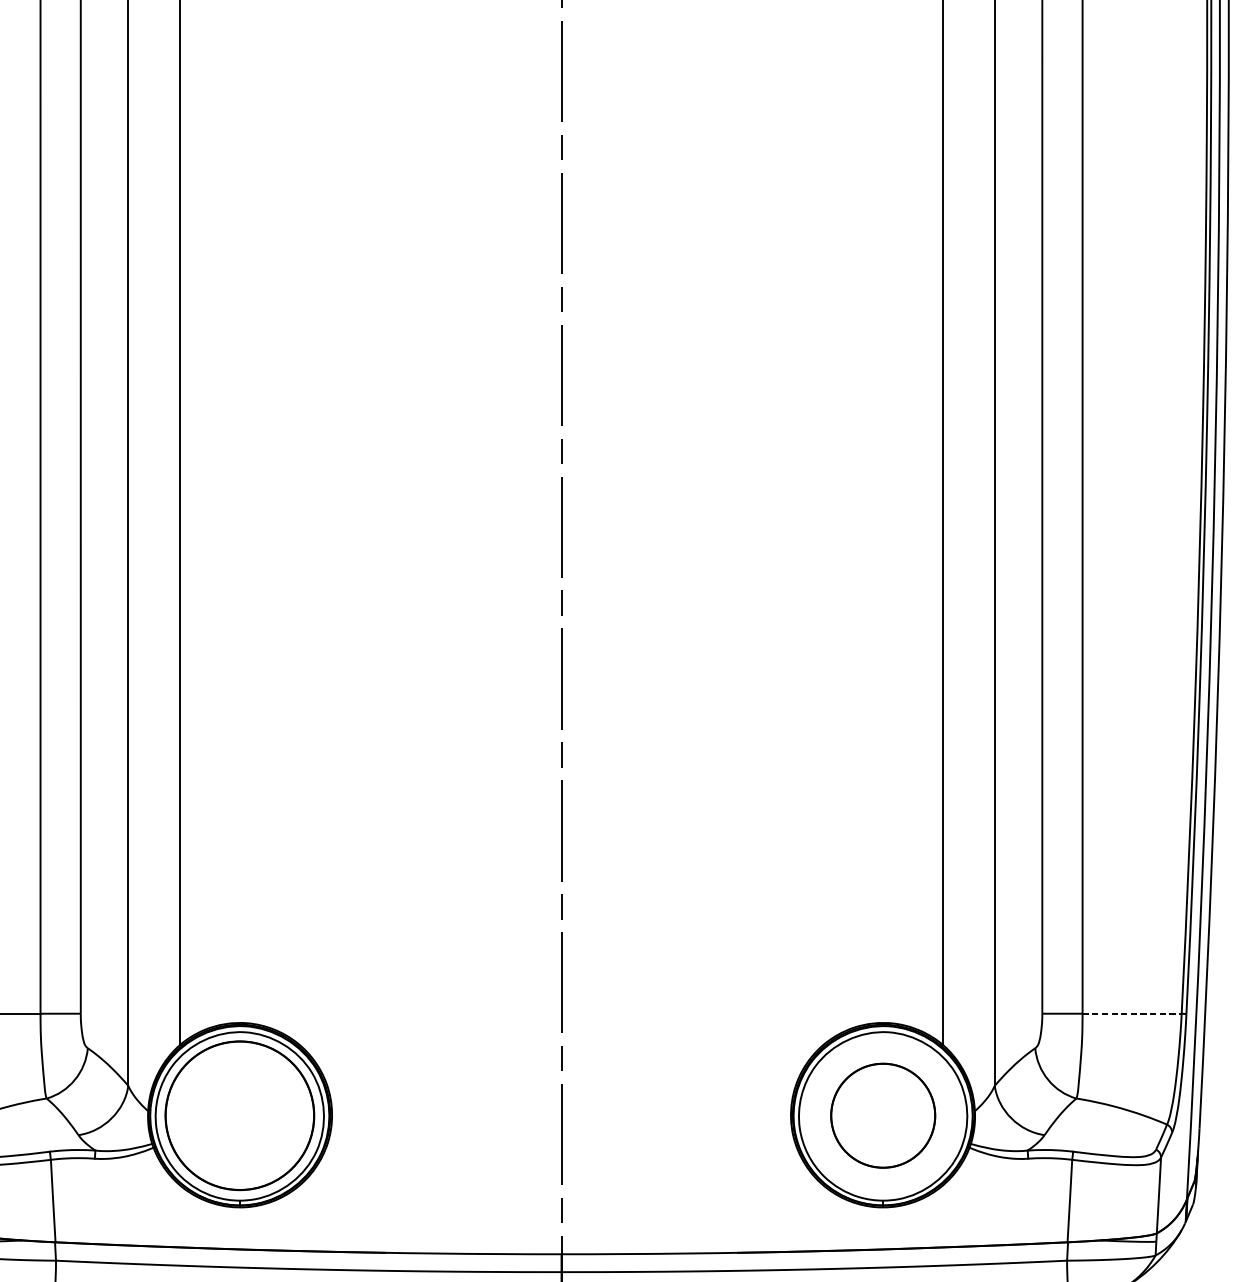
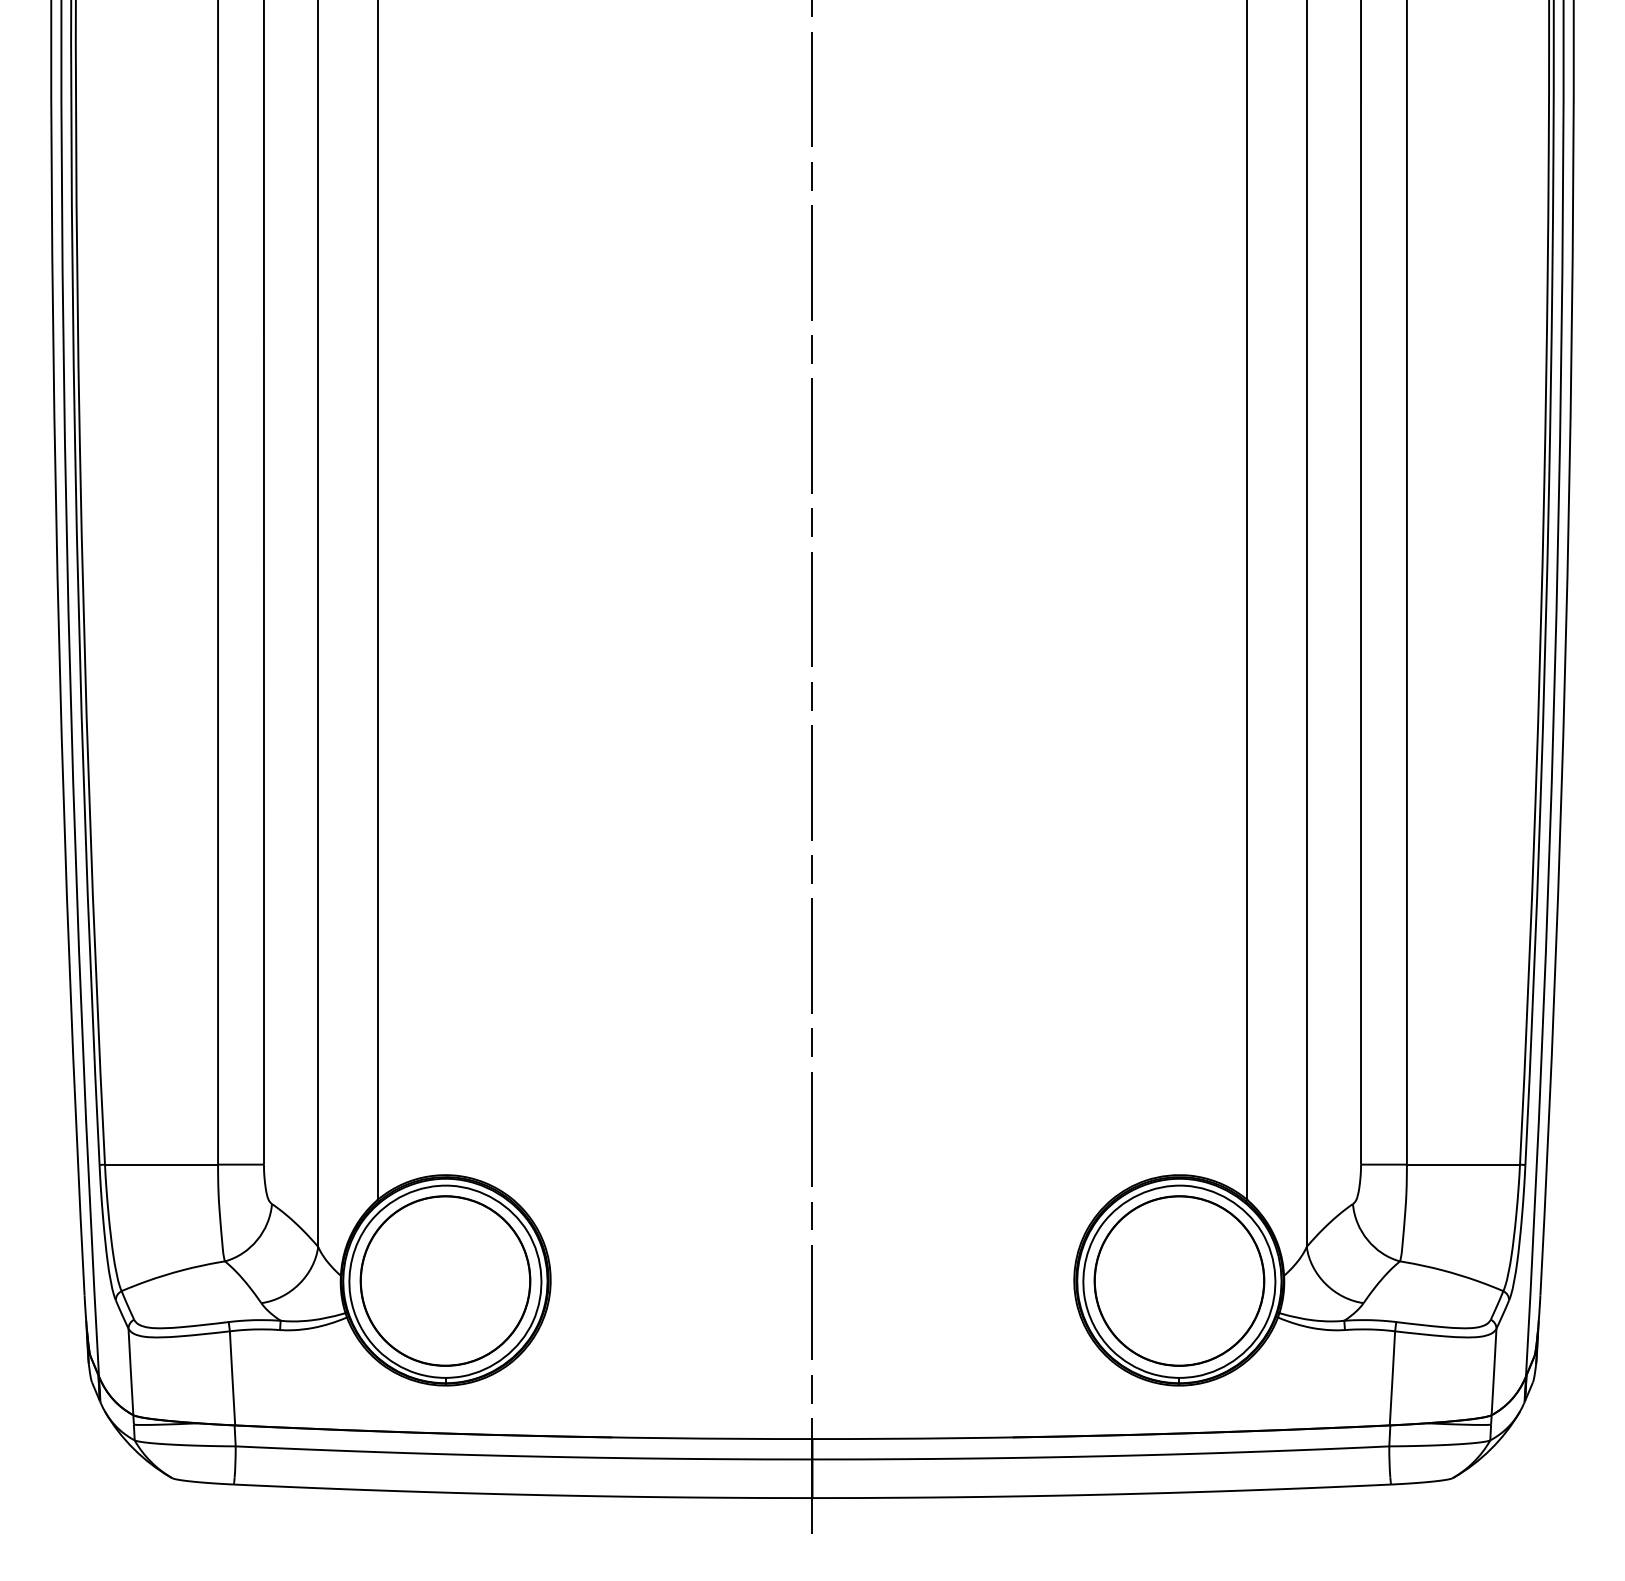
line: (1132, 1013) -> (1463, 1164), dashed -> solid
part: (883, 1115) -> (1179, 1280), size x1.43

